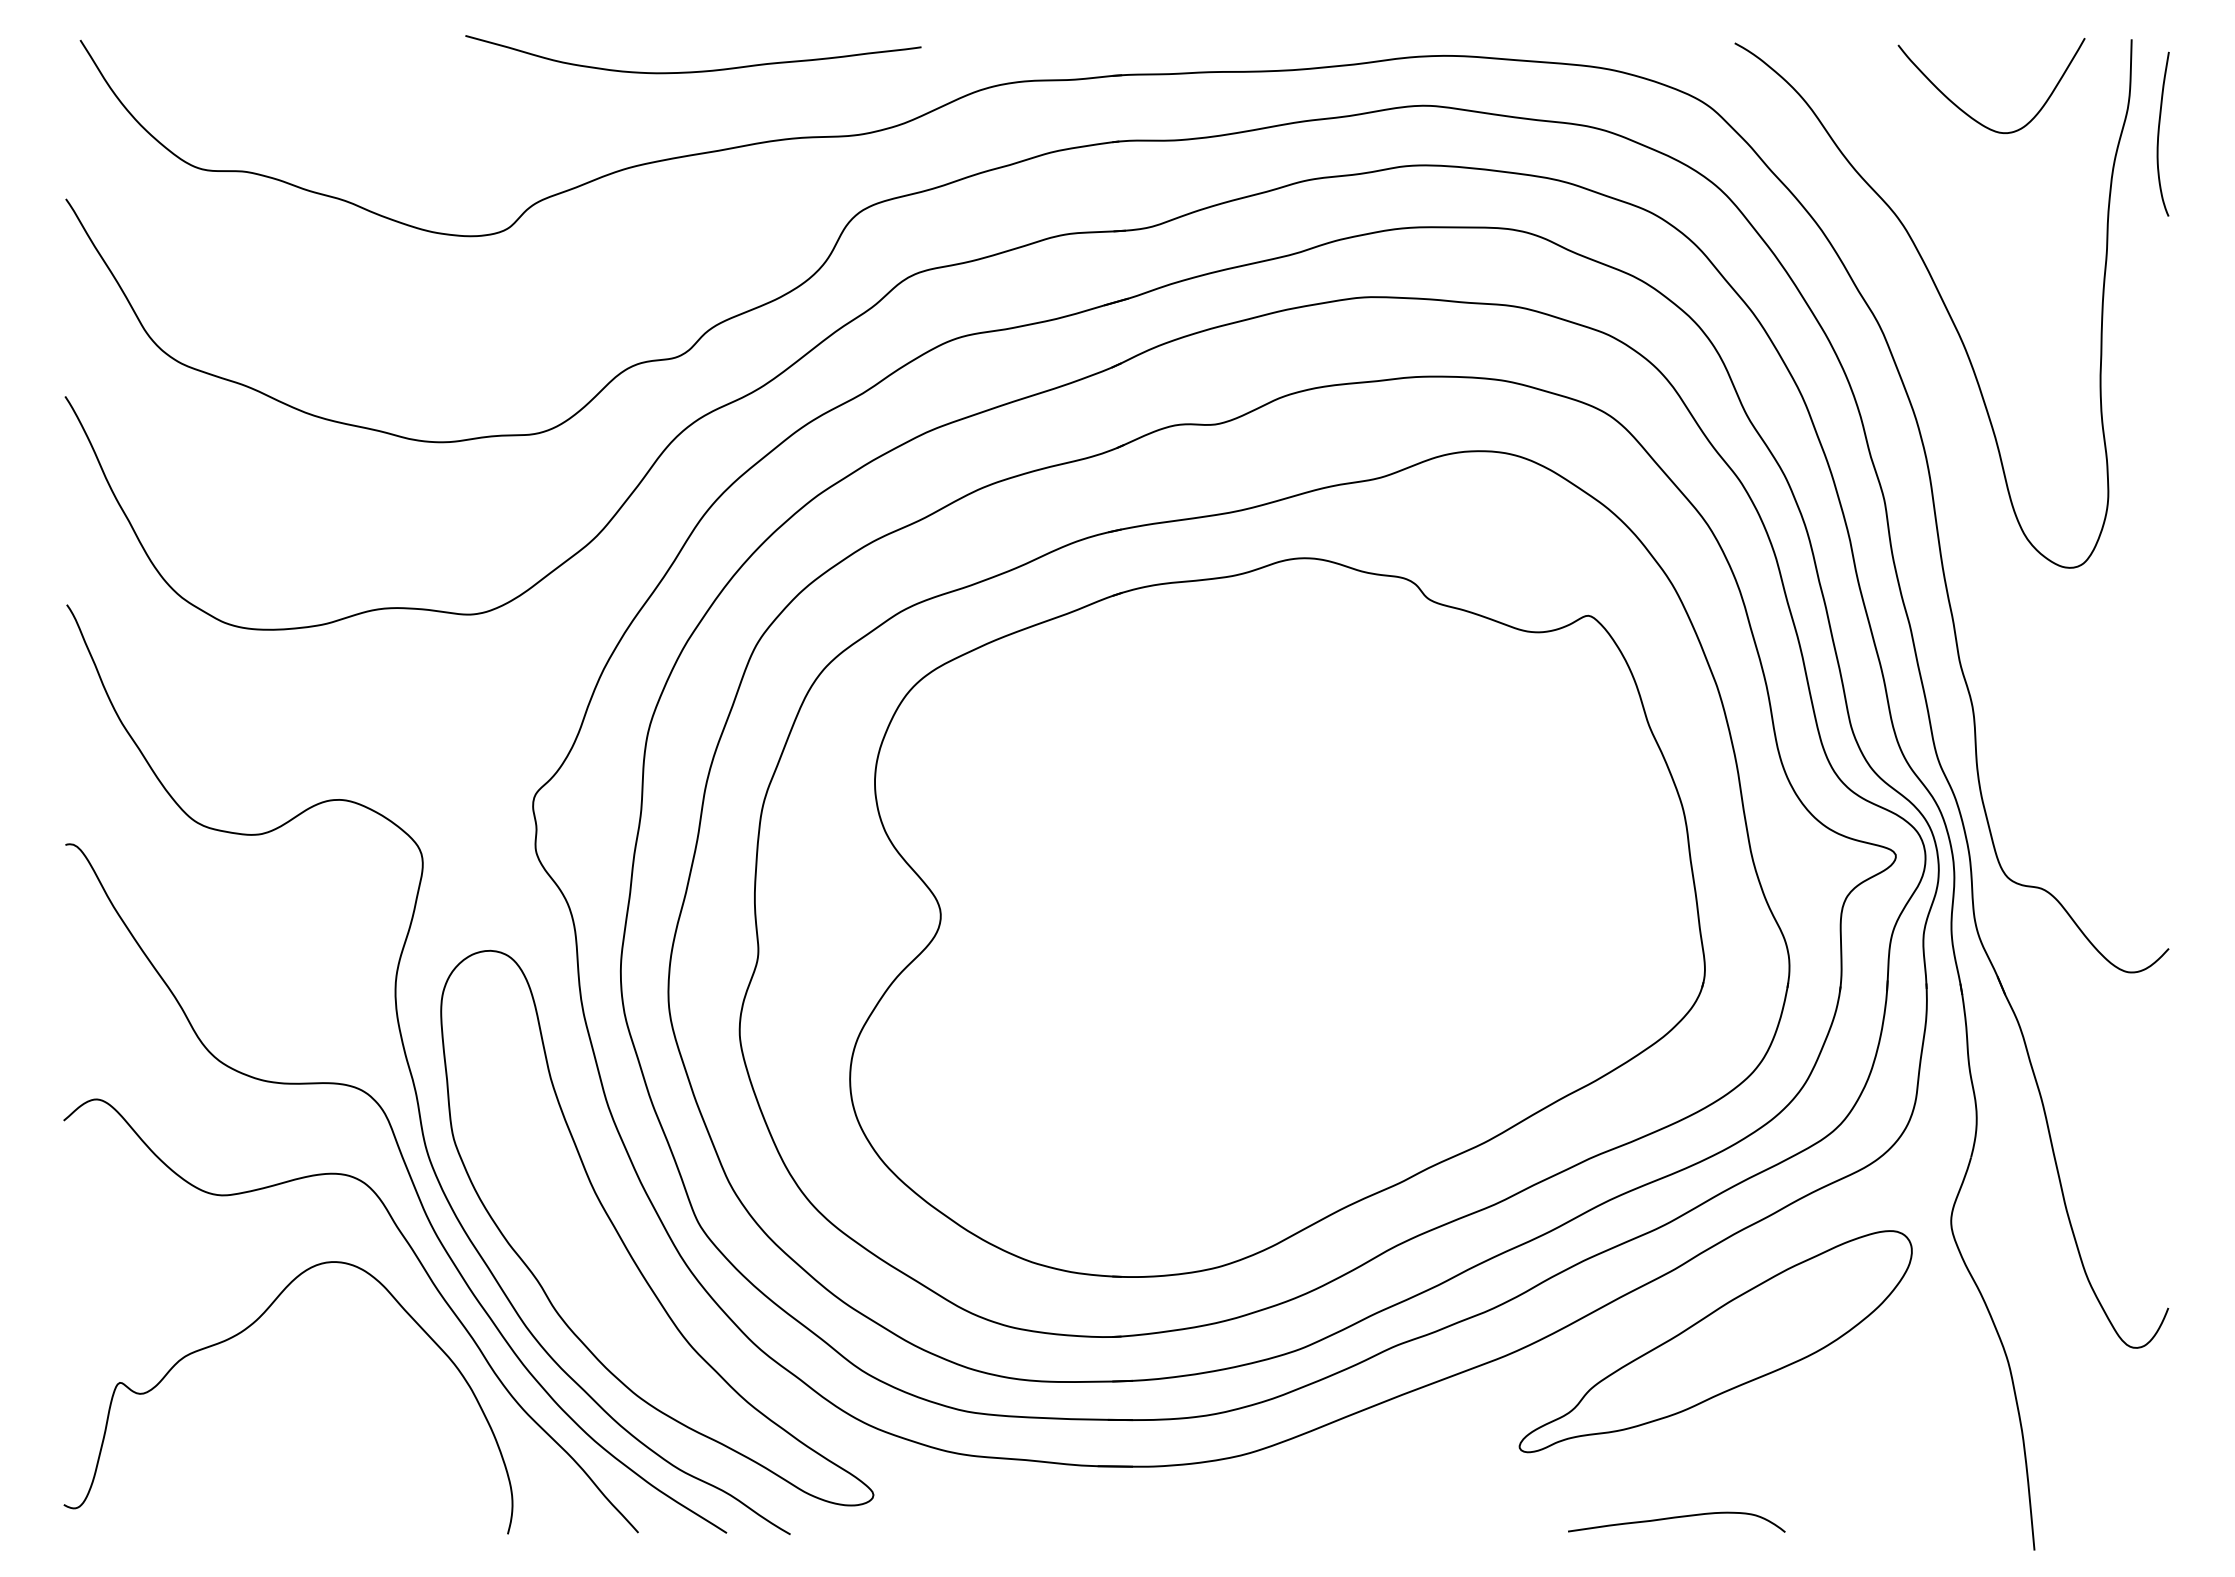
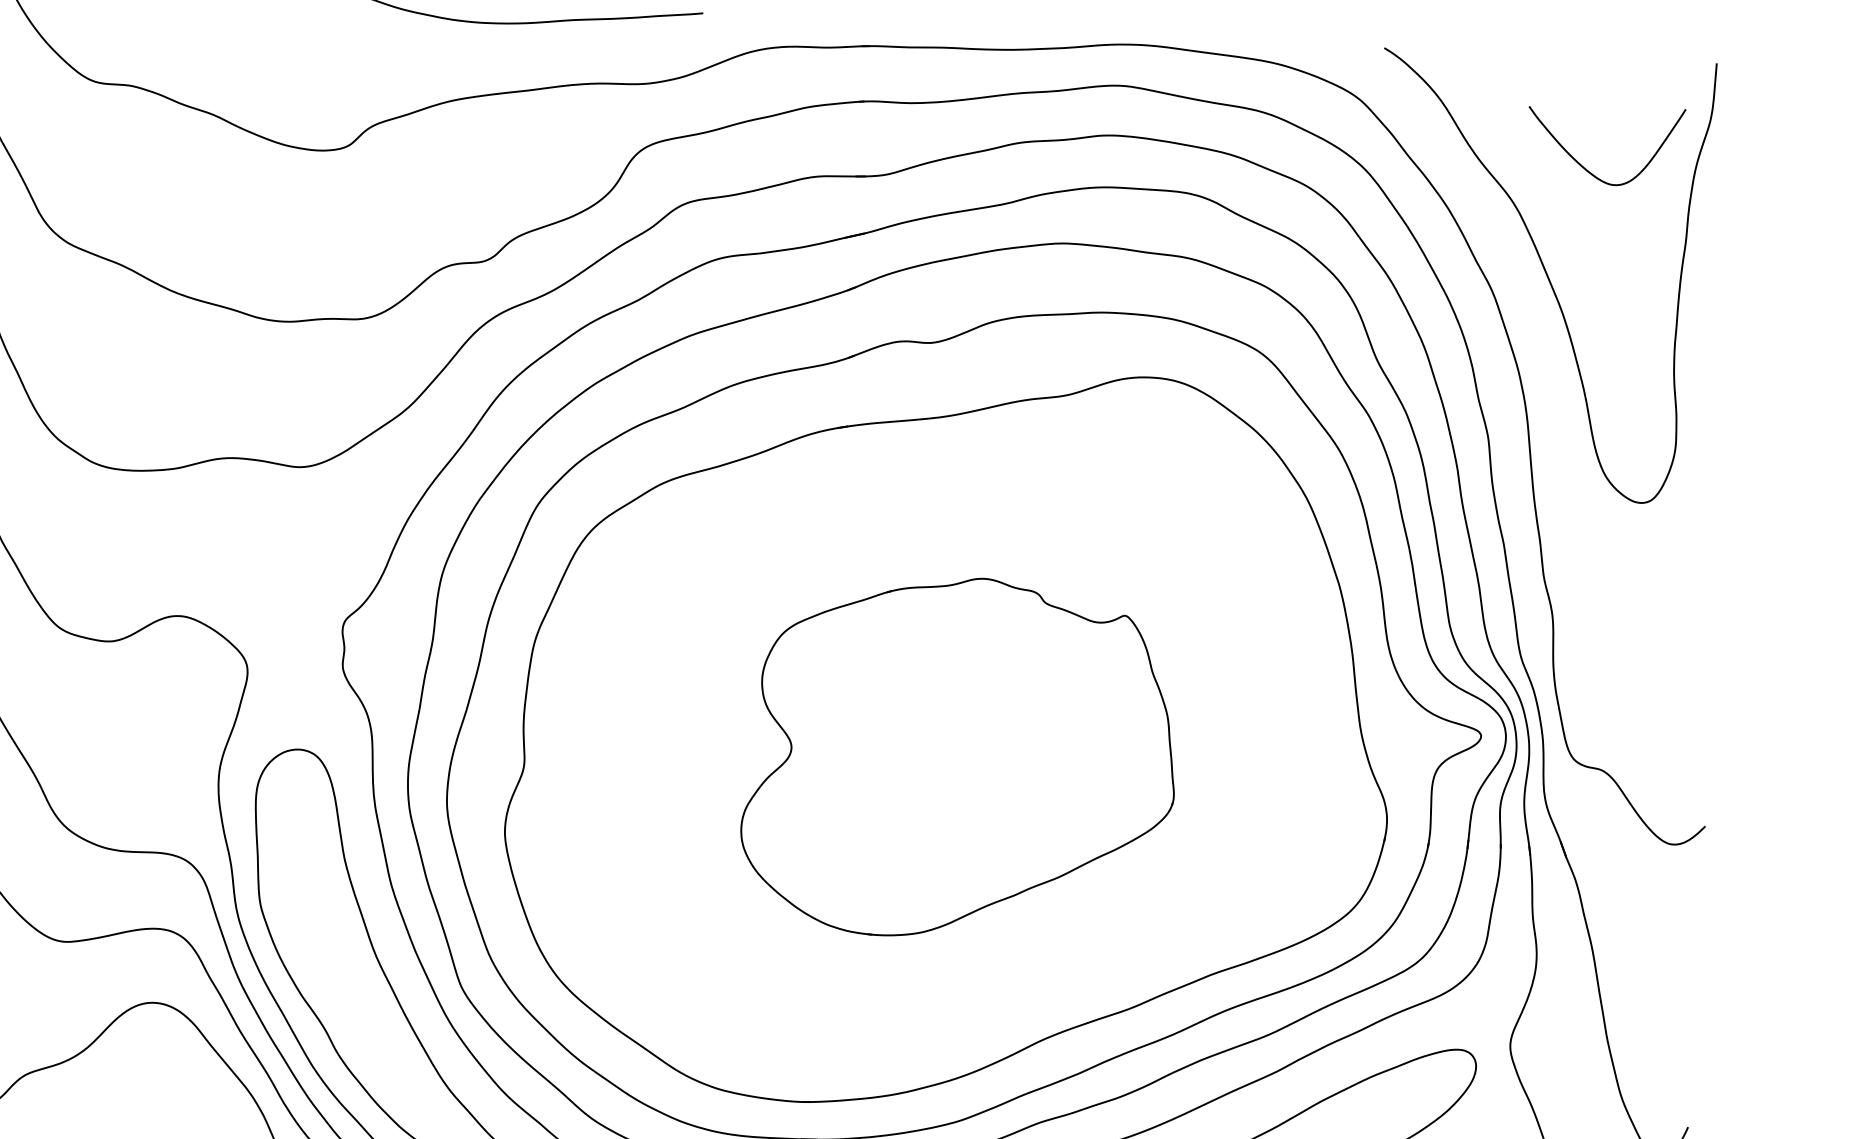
curve: (1970, 115) -> (1586, 168), moved
curve: (2159, 133) -> (1735, 143), removed
part: (1277, 917) -> (960, 758), size x0.6

